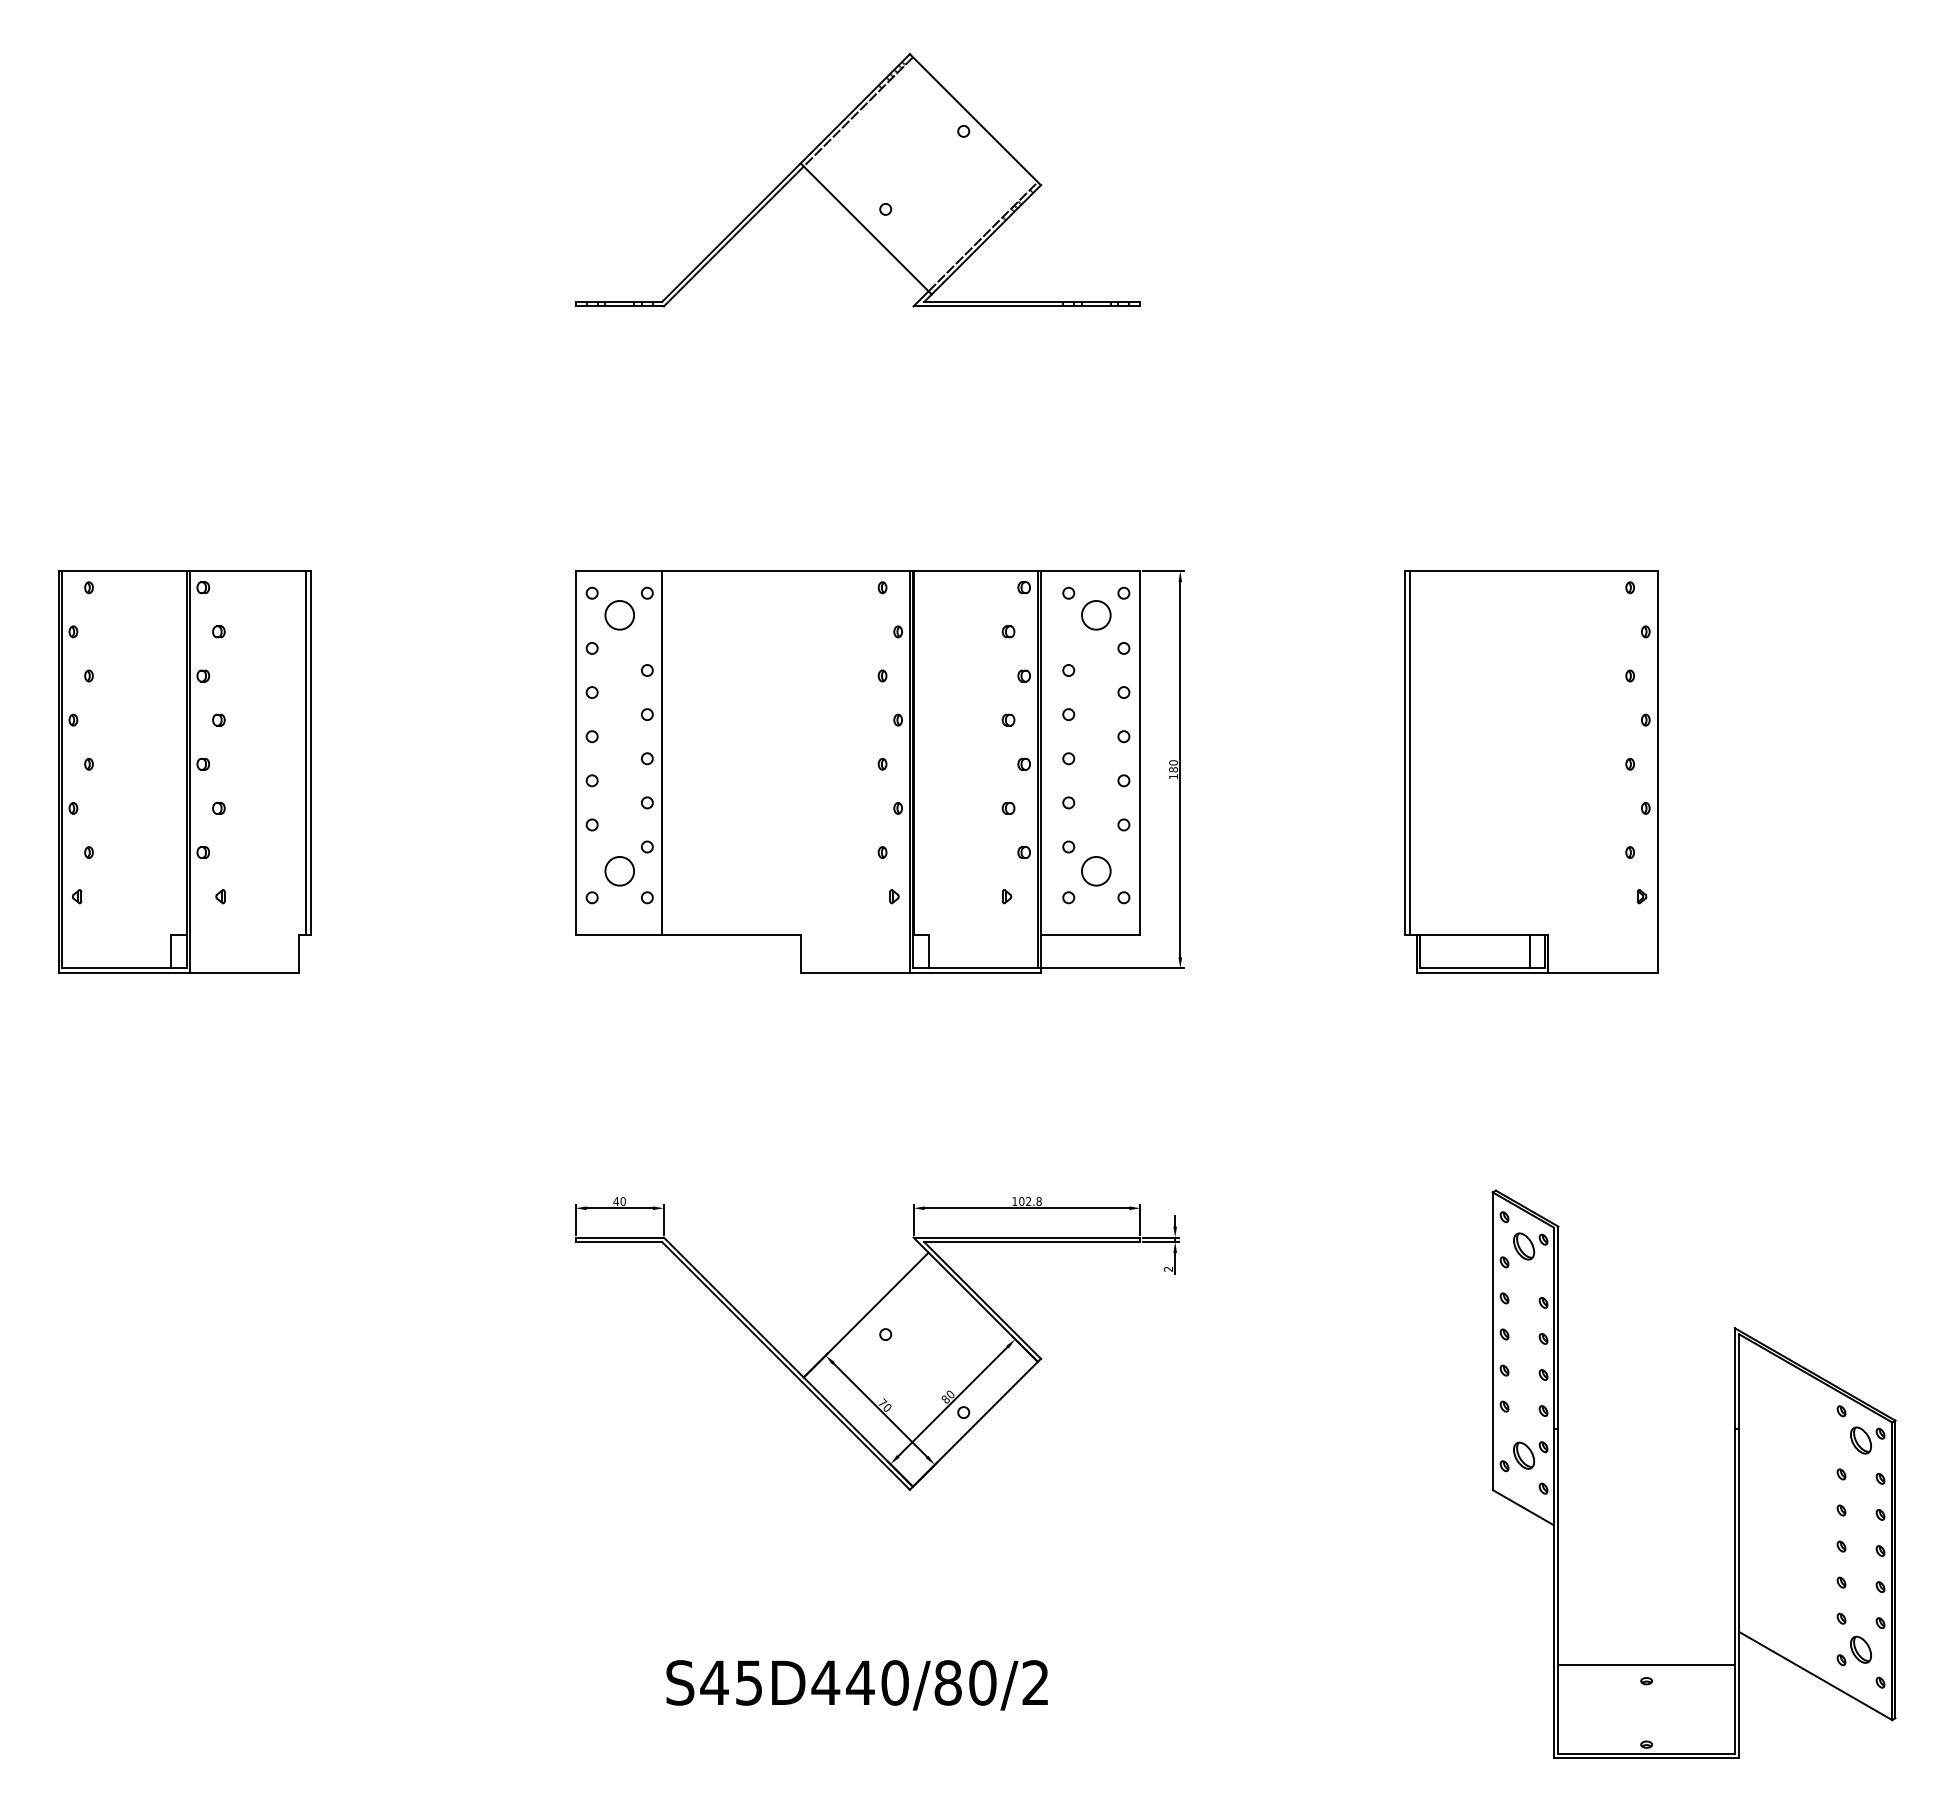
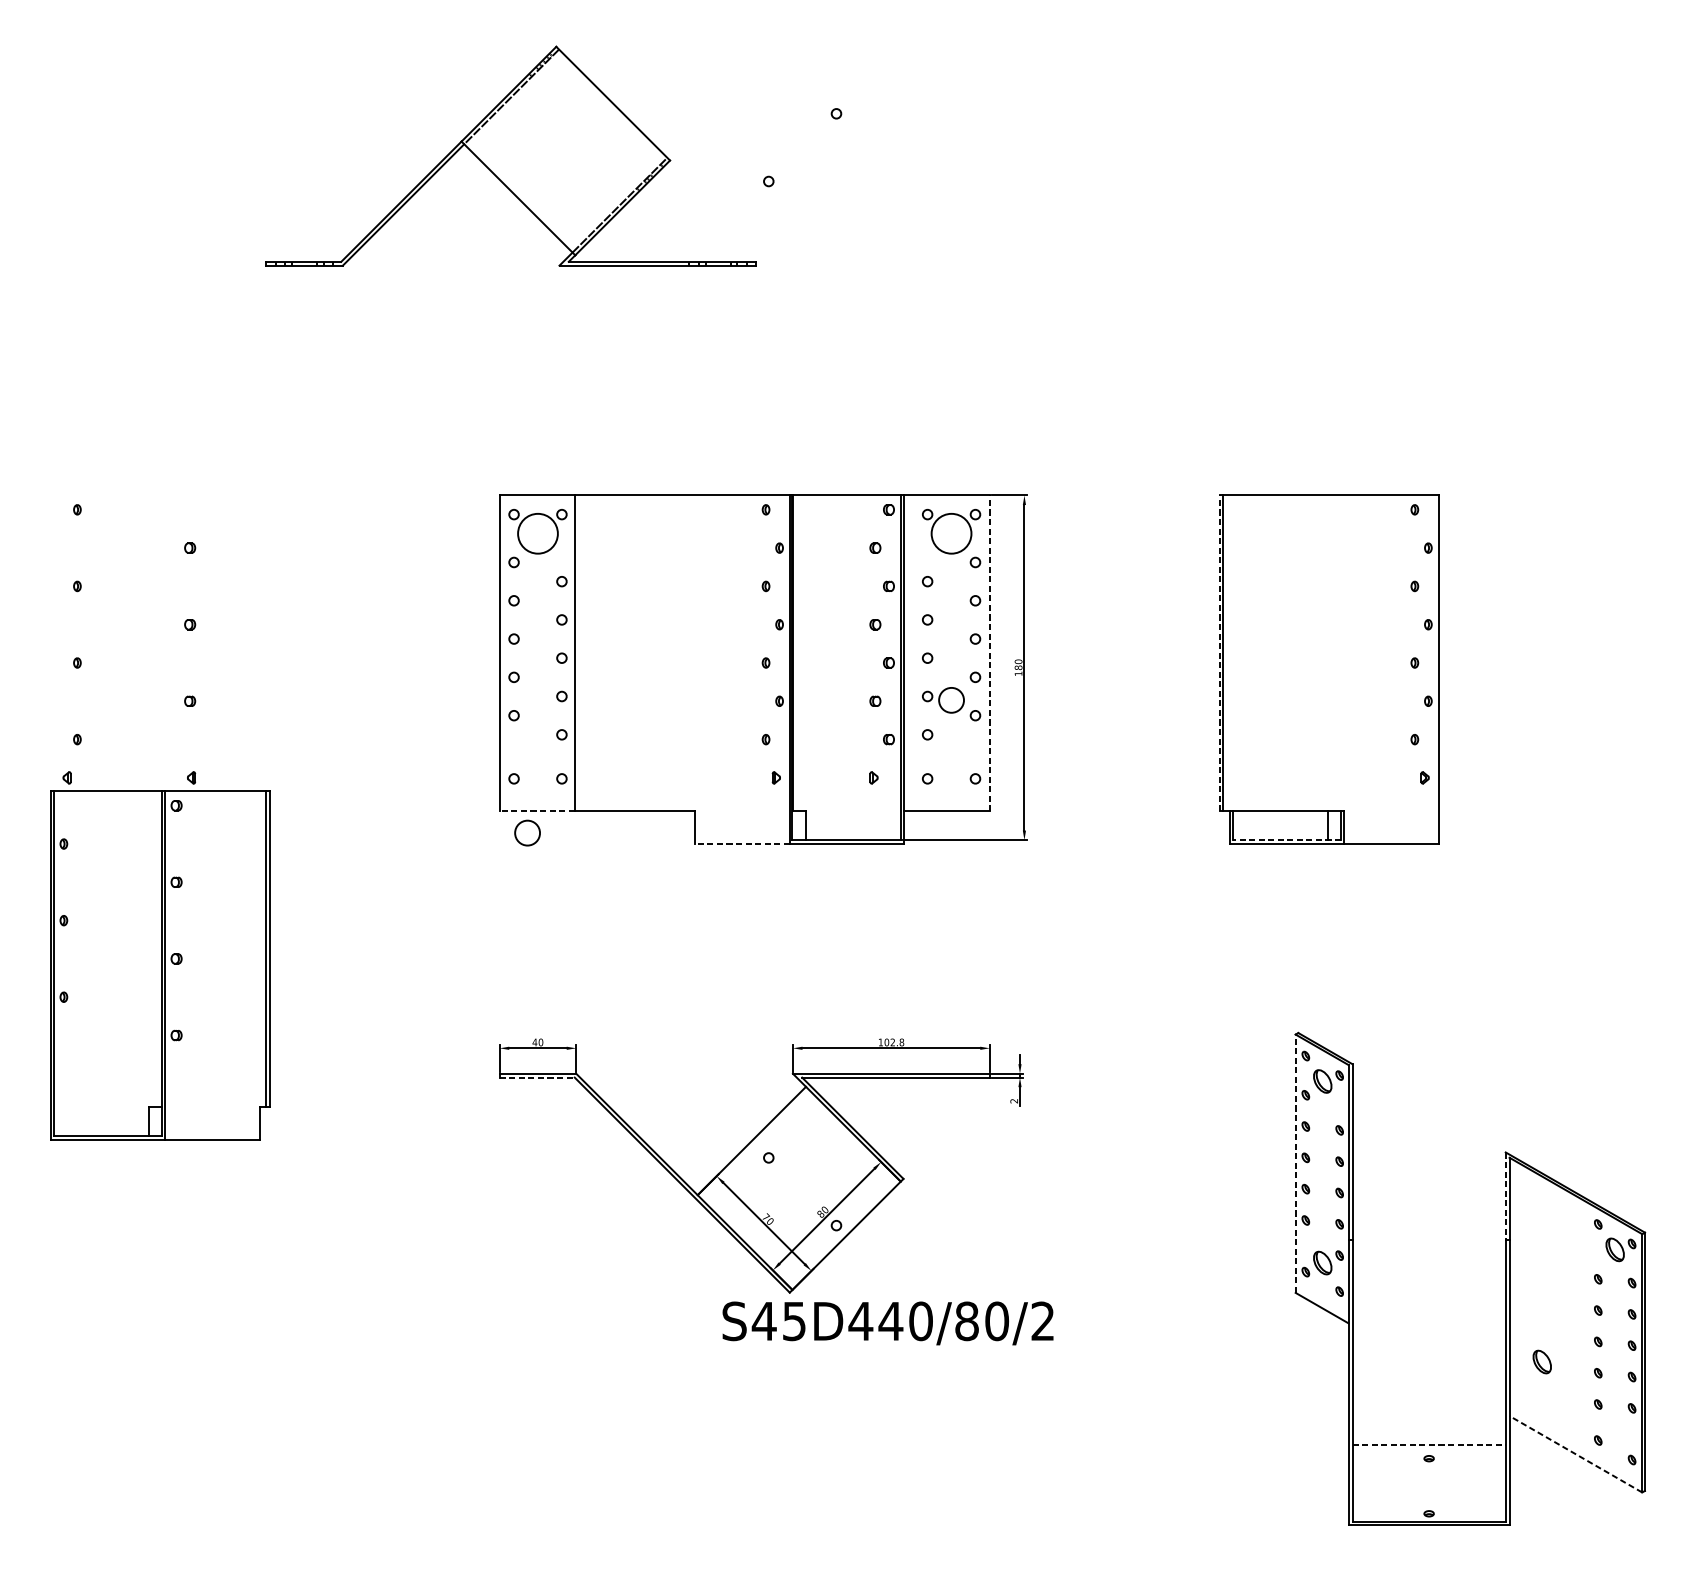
part: (857, 180) -> (510, 156), moved
circle: (619, 615) -> (537, 533), size x1.6
circle: (1095, 615) -> (950, 533), size x1.6
line: (1140, 752) -> (989, 652), solid -> dashed
line: (1405, 752) -> (1219, 652), solid -> dashed
part: (184, 771) -> (160, 965), moved
circle: (619, 871) -> (527, 833), moved
circle: (1096, 871) -> (951, 700), moved
line: (618, 935) -> (536, 811), solid -> dashed
line: (1482, 968) -> (1286, 840), solid -> dashed
line: (855, 972) -> (742, 843), solid -> dashed
line: (619, 1242) -> (537, 1078), solid -> dashed
line: (1492, 1341) -> (1295, 1163), solid -> dashed
line: (1734, 1378) -> (1505, 1196), solid -> dashed
part: (1860, 1649) -> (1541, 1361), moved
line: (1647, 1665) -> (1429, 1445), solid -> dashed
line: (1815, 1675) -> (1575, 1453), solid -> dashed
text: (856, 1685) -> (887, 1323), moved

